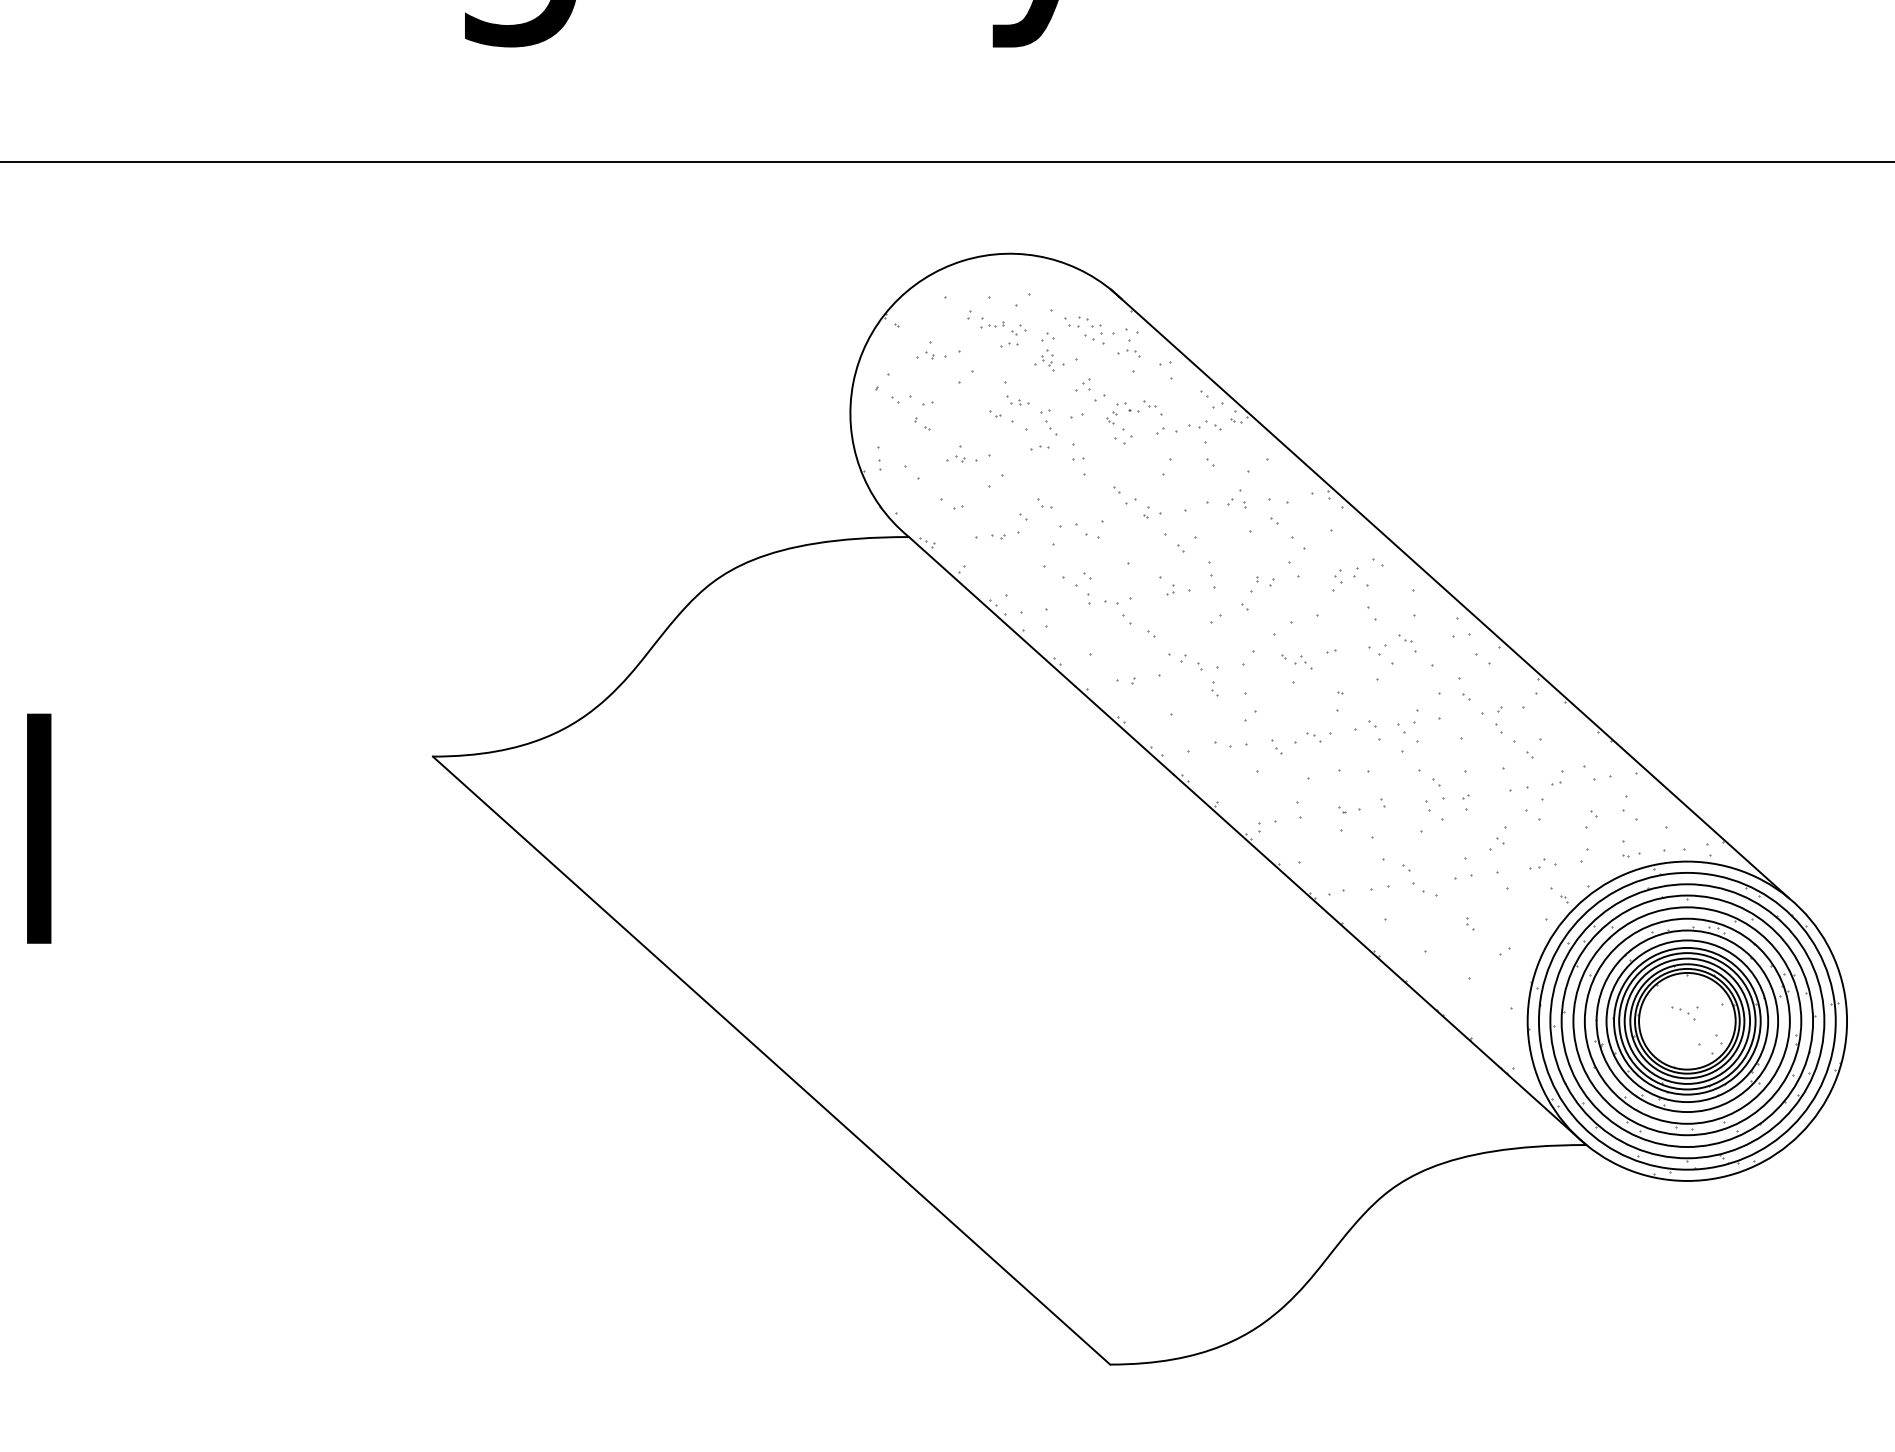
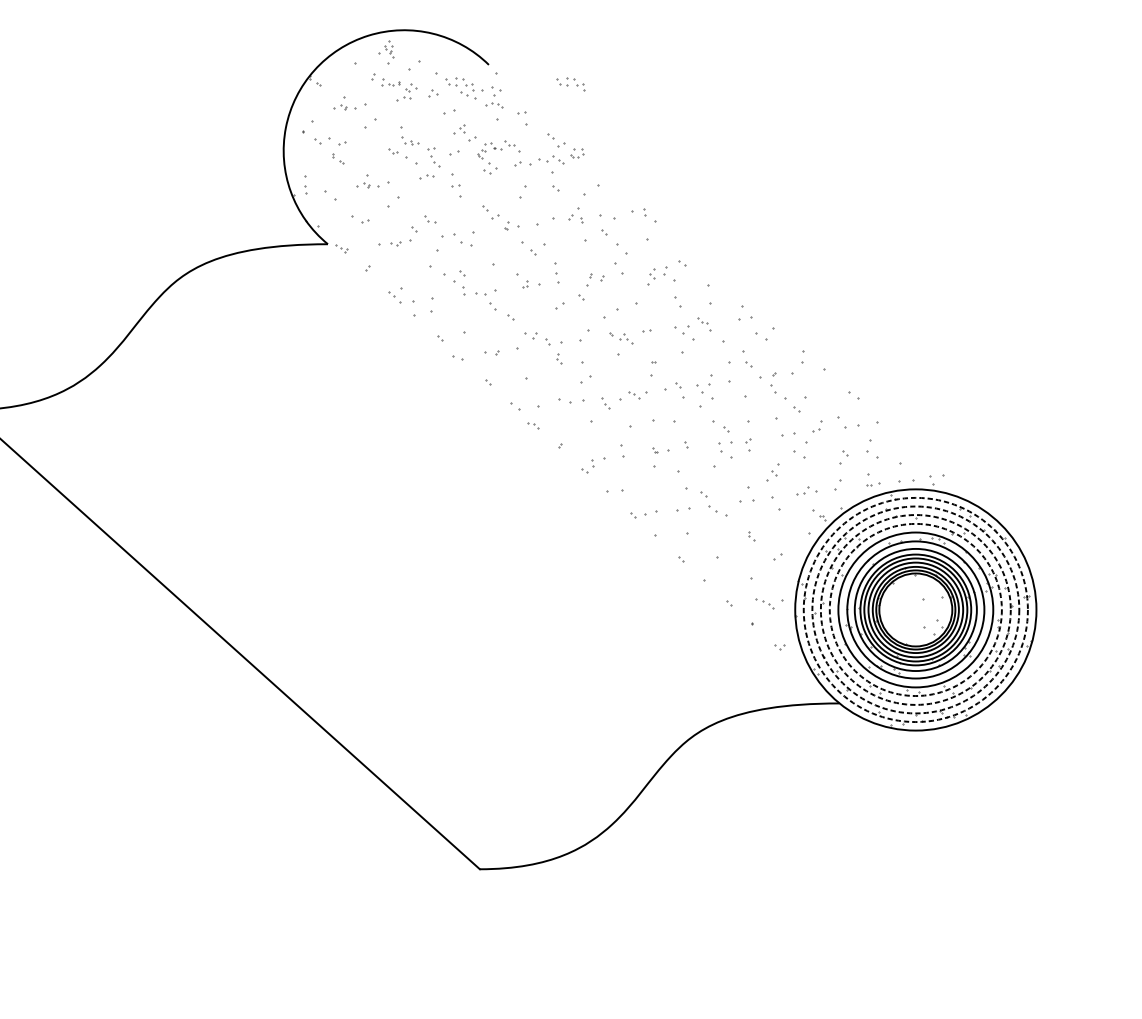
part: (1230, 325) -> (570, 84), added
part: (1044, 360) -> (386, 49), moved
line: (1449, 593) -> (736, 286), removed
line: (1247, 841) -> (583, 474), removed
part: (1683, 1013) -> (764, 604), moved
circle: (1686, 1020) -> (915, 609), solid -> dashed
circle: (1687, 1021) -> (915, 610), solid -> dashed
circle: (1687, 1021) -> (915, 610), solid -> dashed
circle: (1687, 1021) -> (915, 610), solid -> dashed

